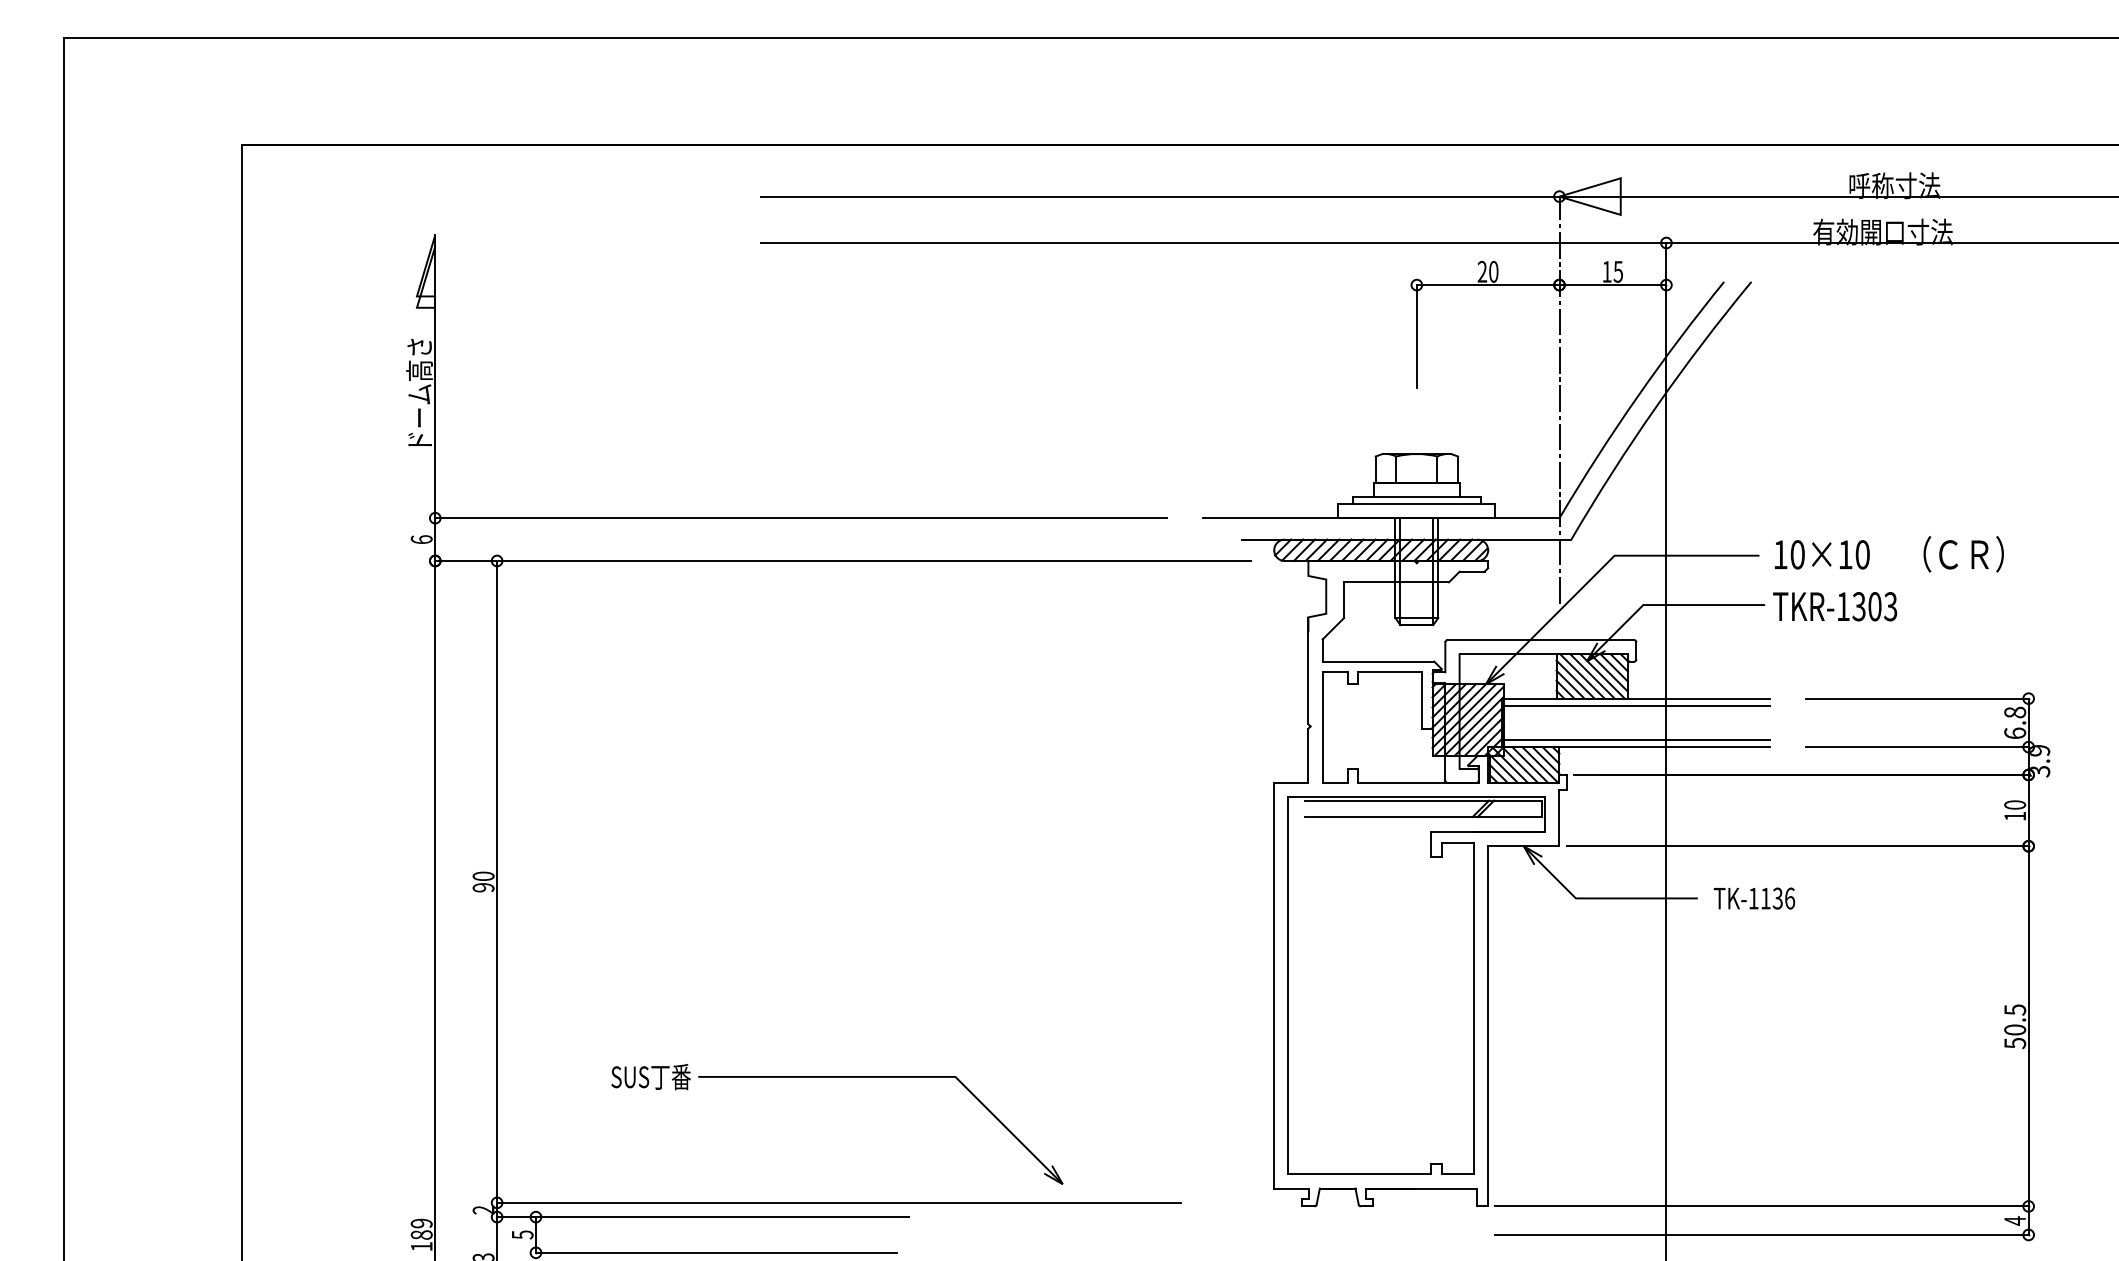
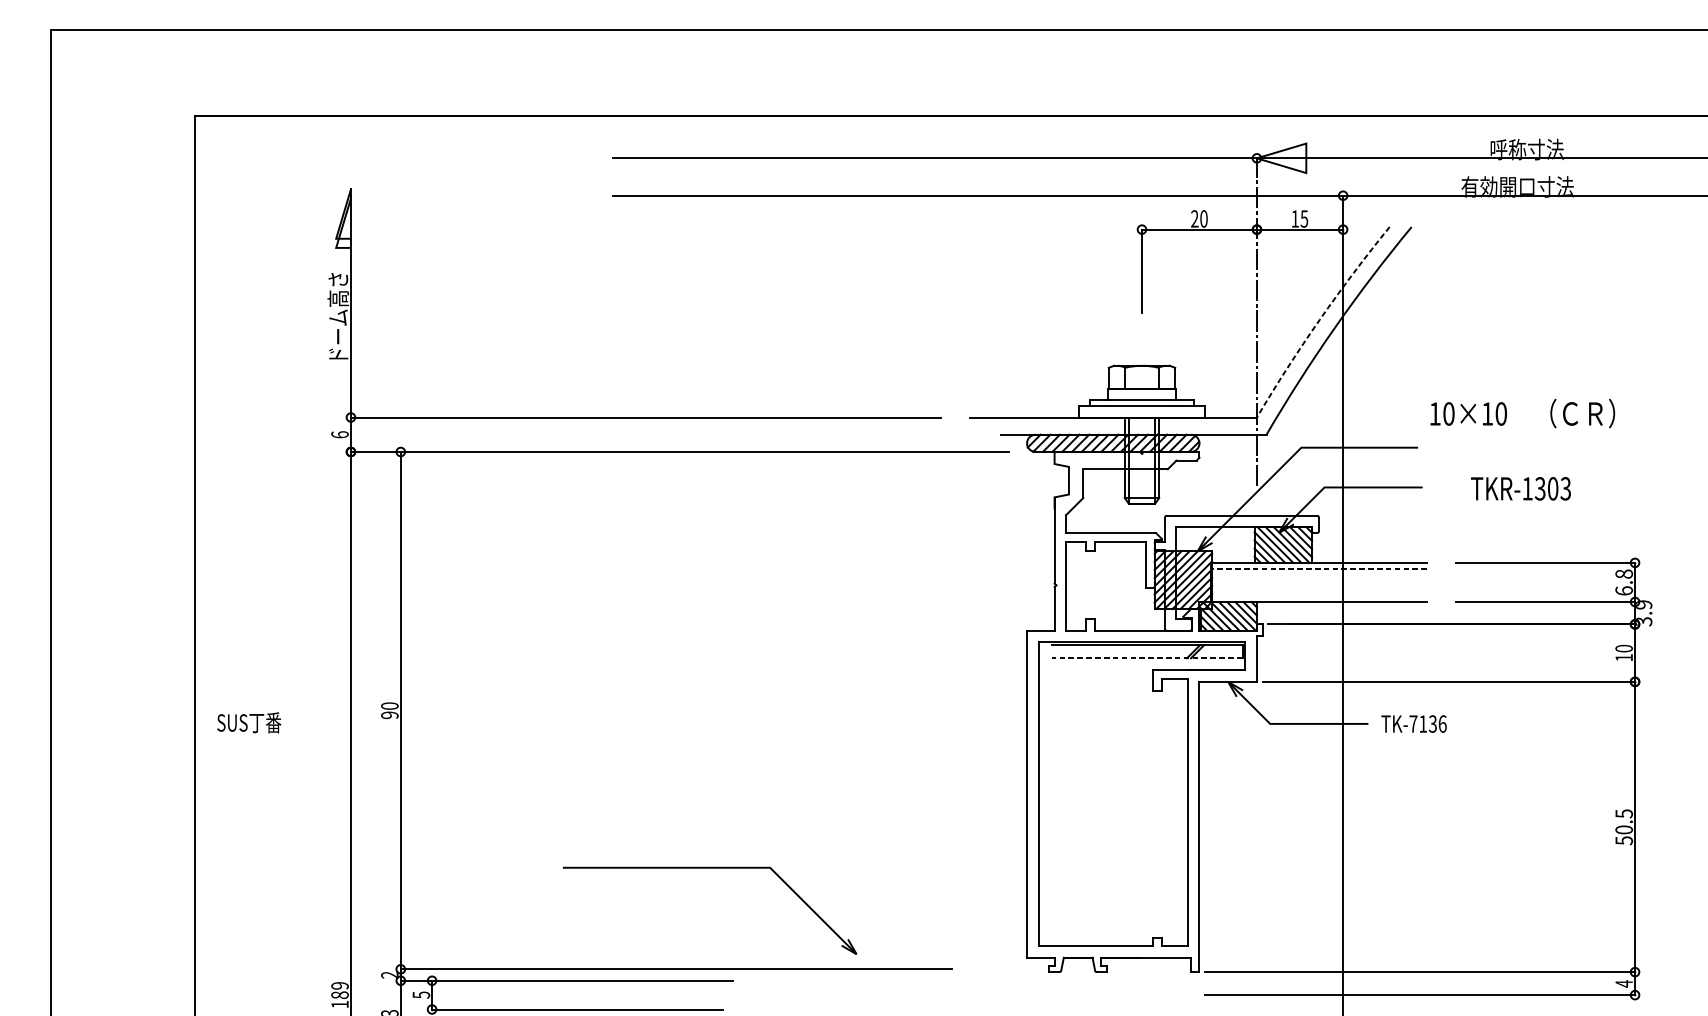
arc: (1637, 396) -> (1319, 319), solid -> dashed
text: (1889, 554) -> (1522, 413), moved
text: (1835, 606) -> (1521, 488), moved
line: (1636, 705) -> (1319, 568), solid -> dashed
line: (1636, 740) -> (1319, 596), removed
line: (1422, 817) -> (1146, 658), solid -> dashed
text: (1753, 898) -> (1413, 723), TK-1136 -> TK-7136
text: (650, 1077) -> (248, 723), moved

